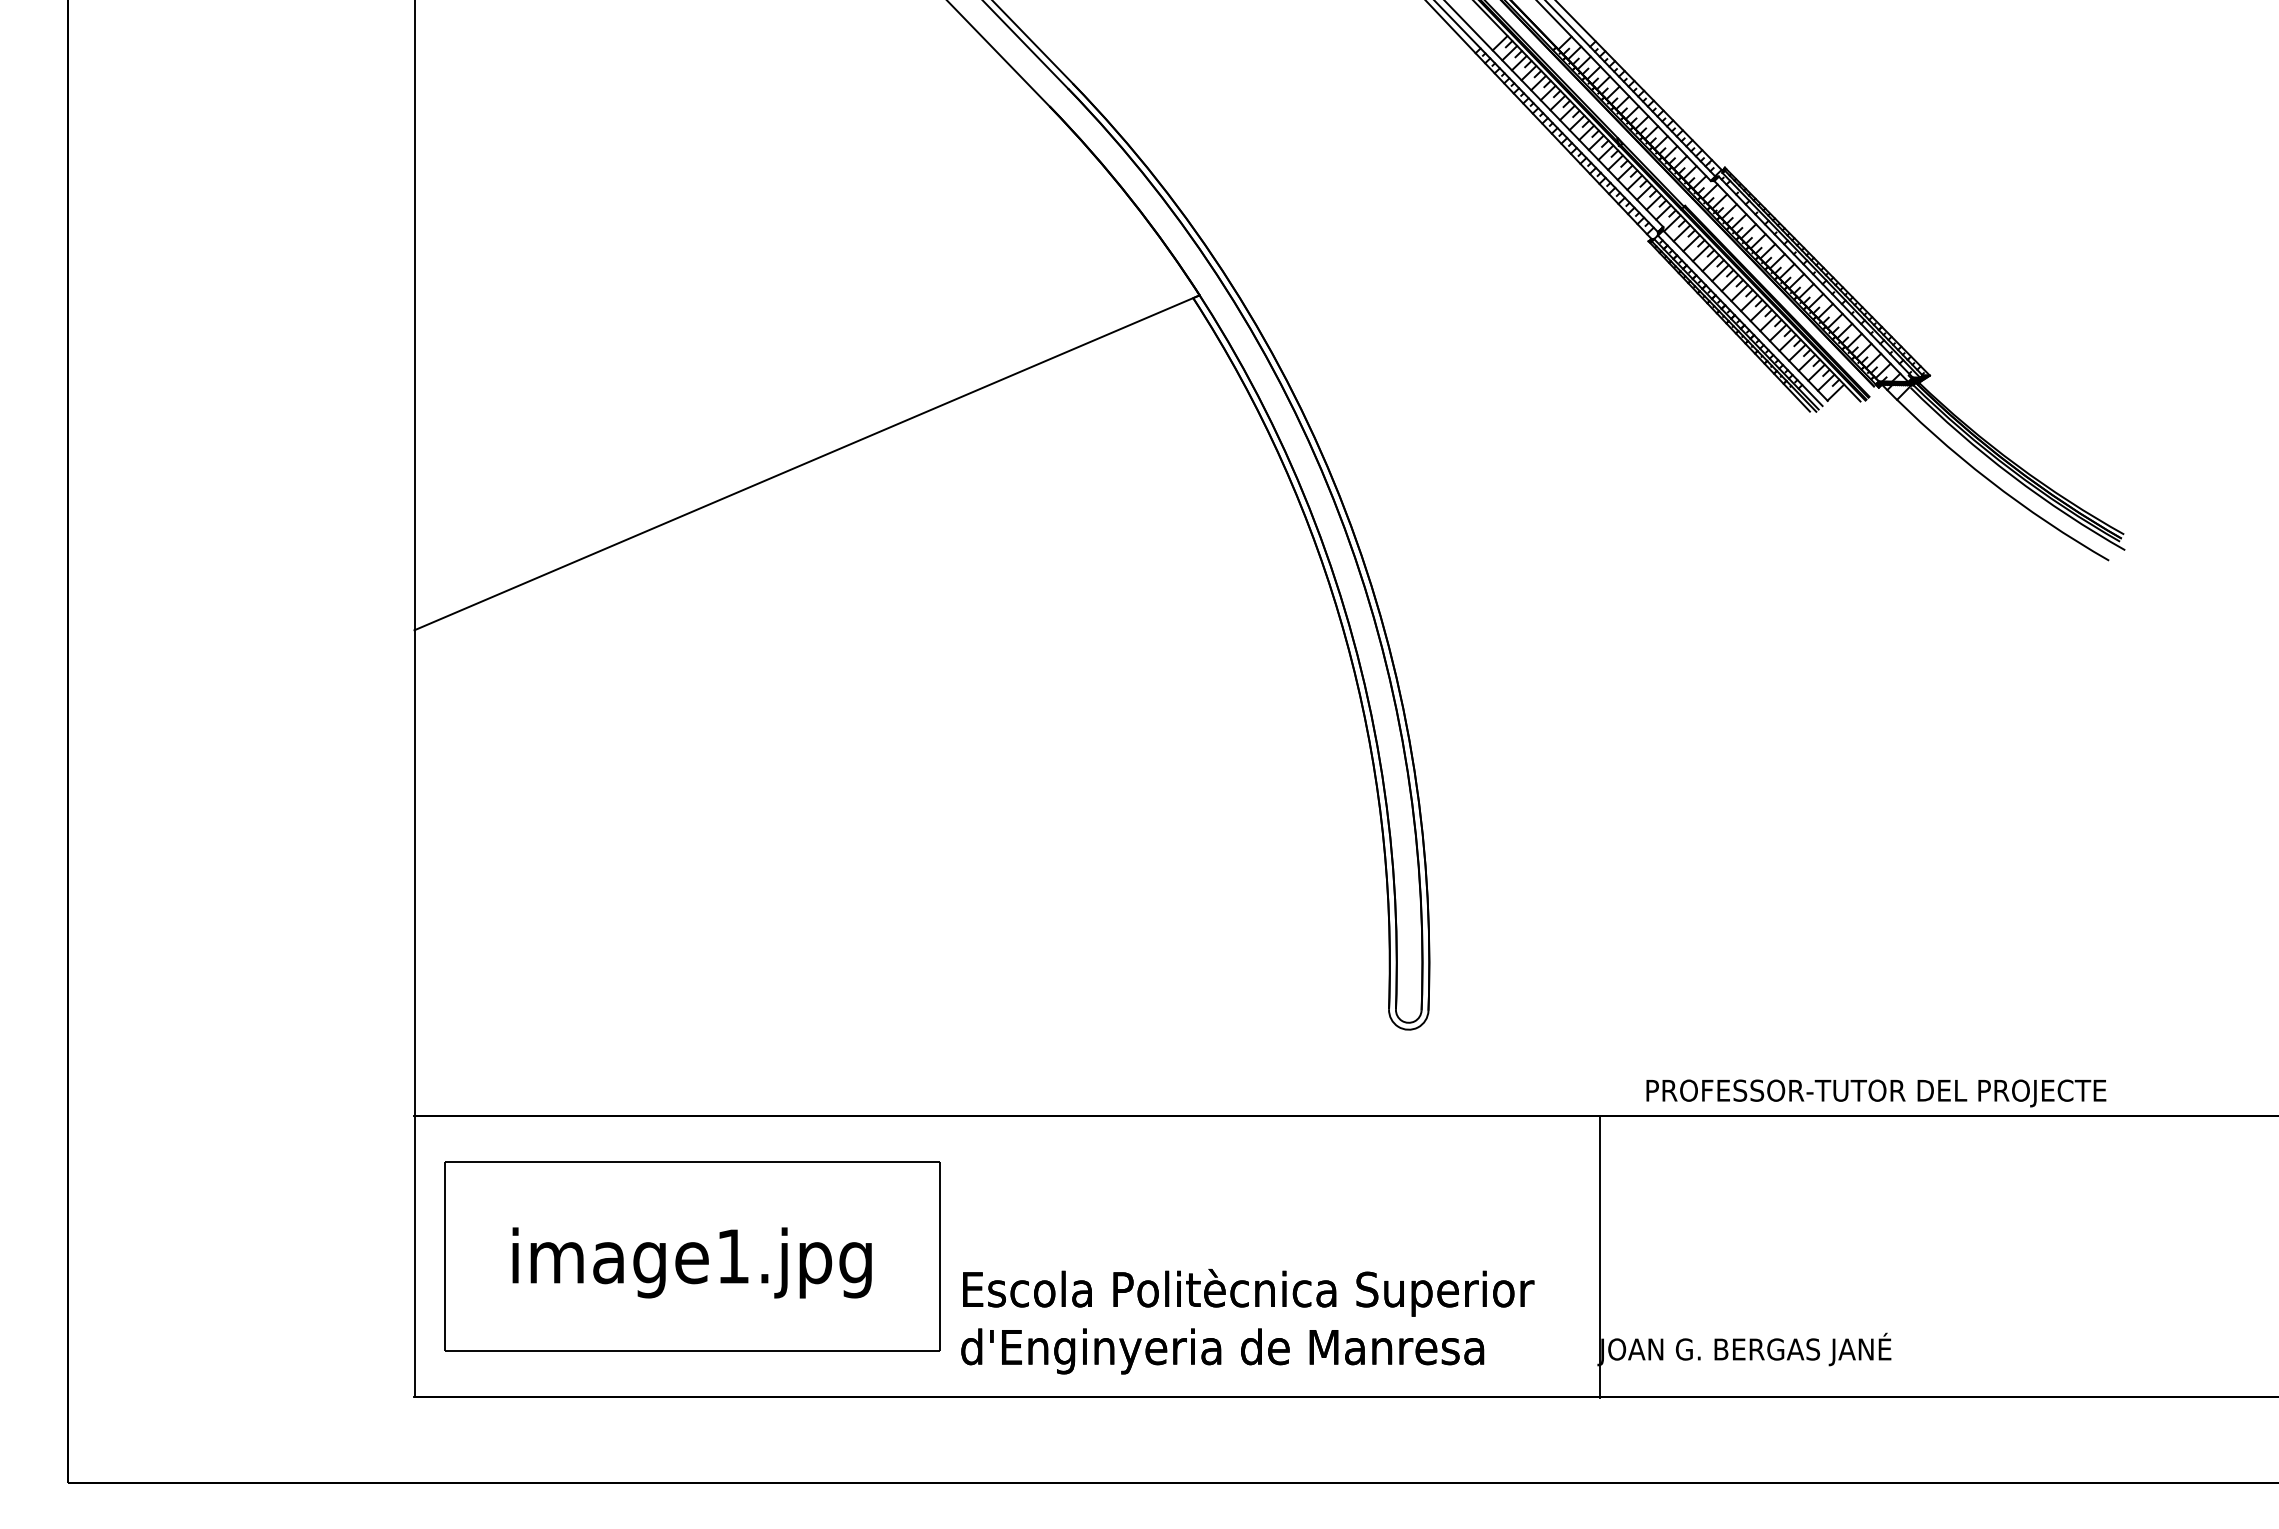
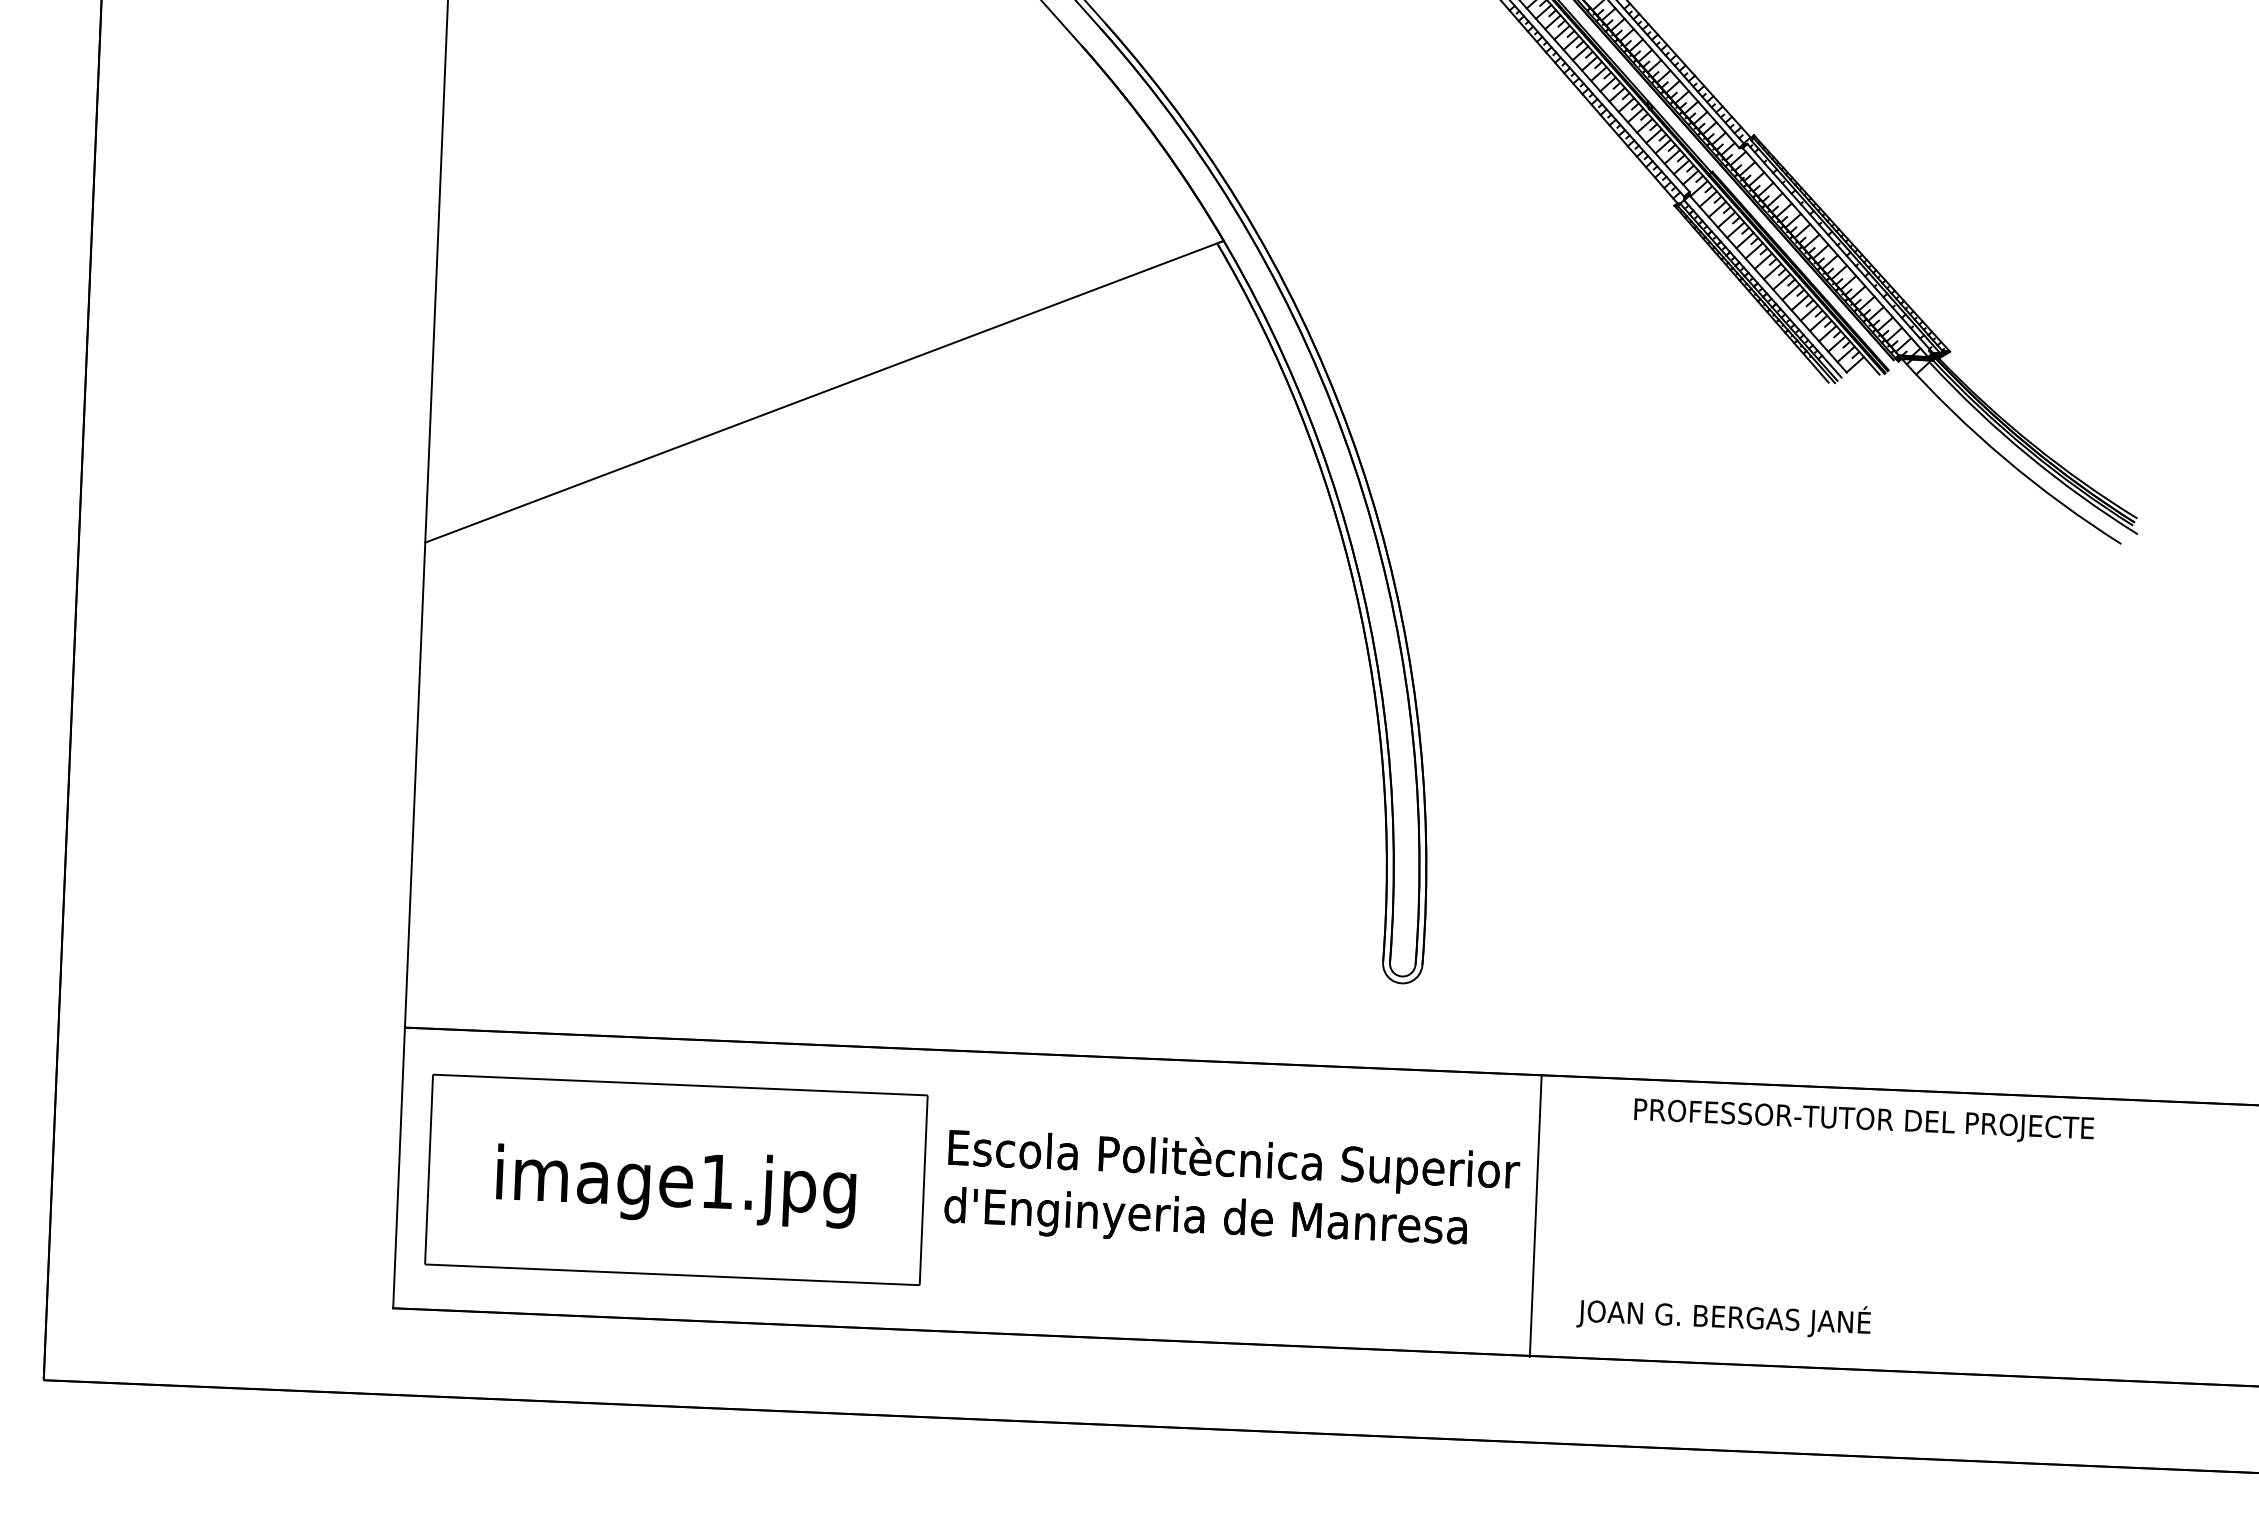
text: (1876, 1093) -> (1864, 1121), moved
line: (1600, 1256) -> (1536, 1215), moved
text: (1247, 1321) -> (1231, 1191), moved

